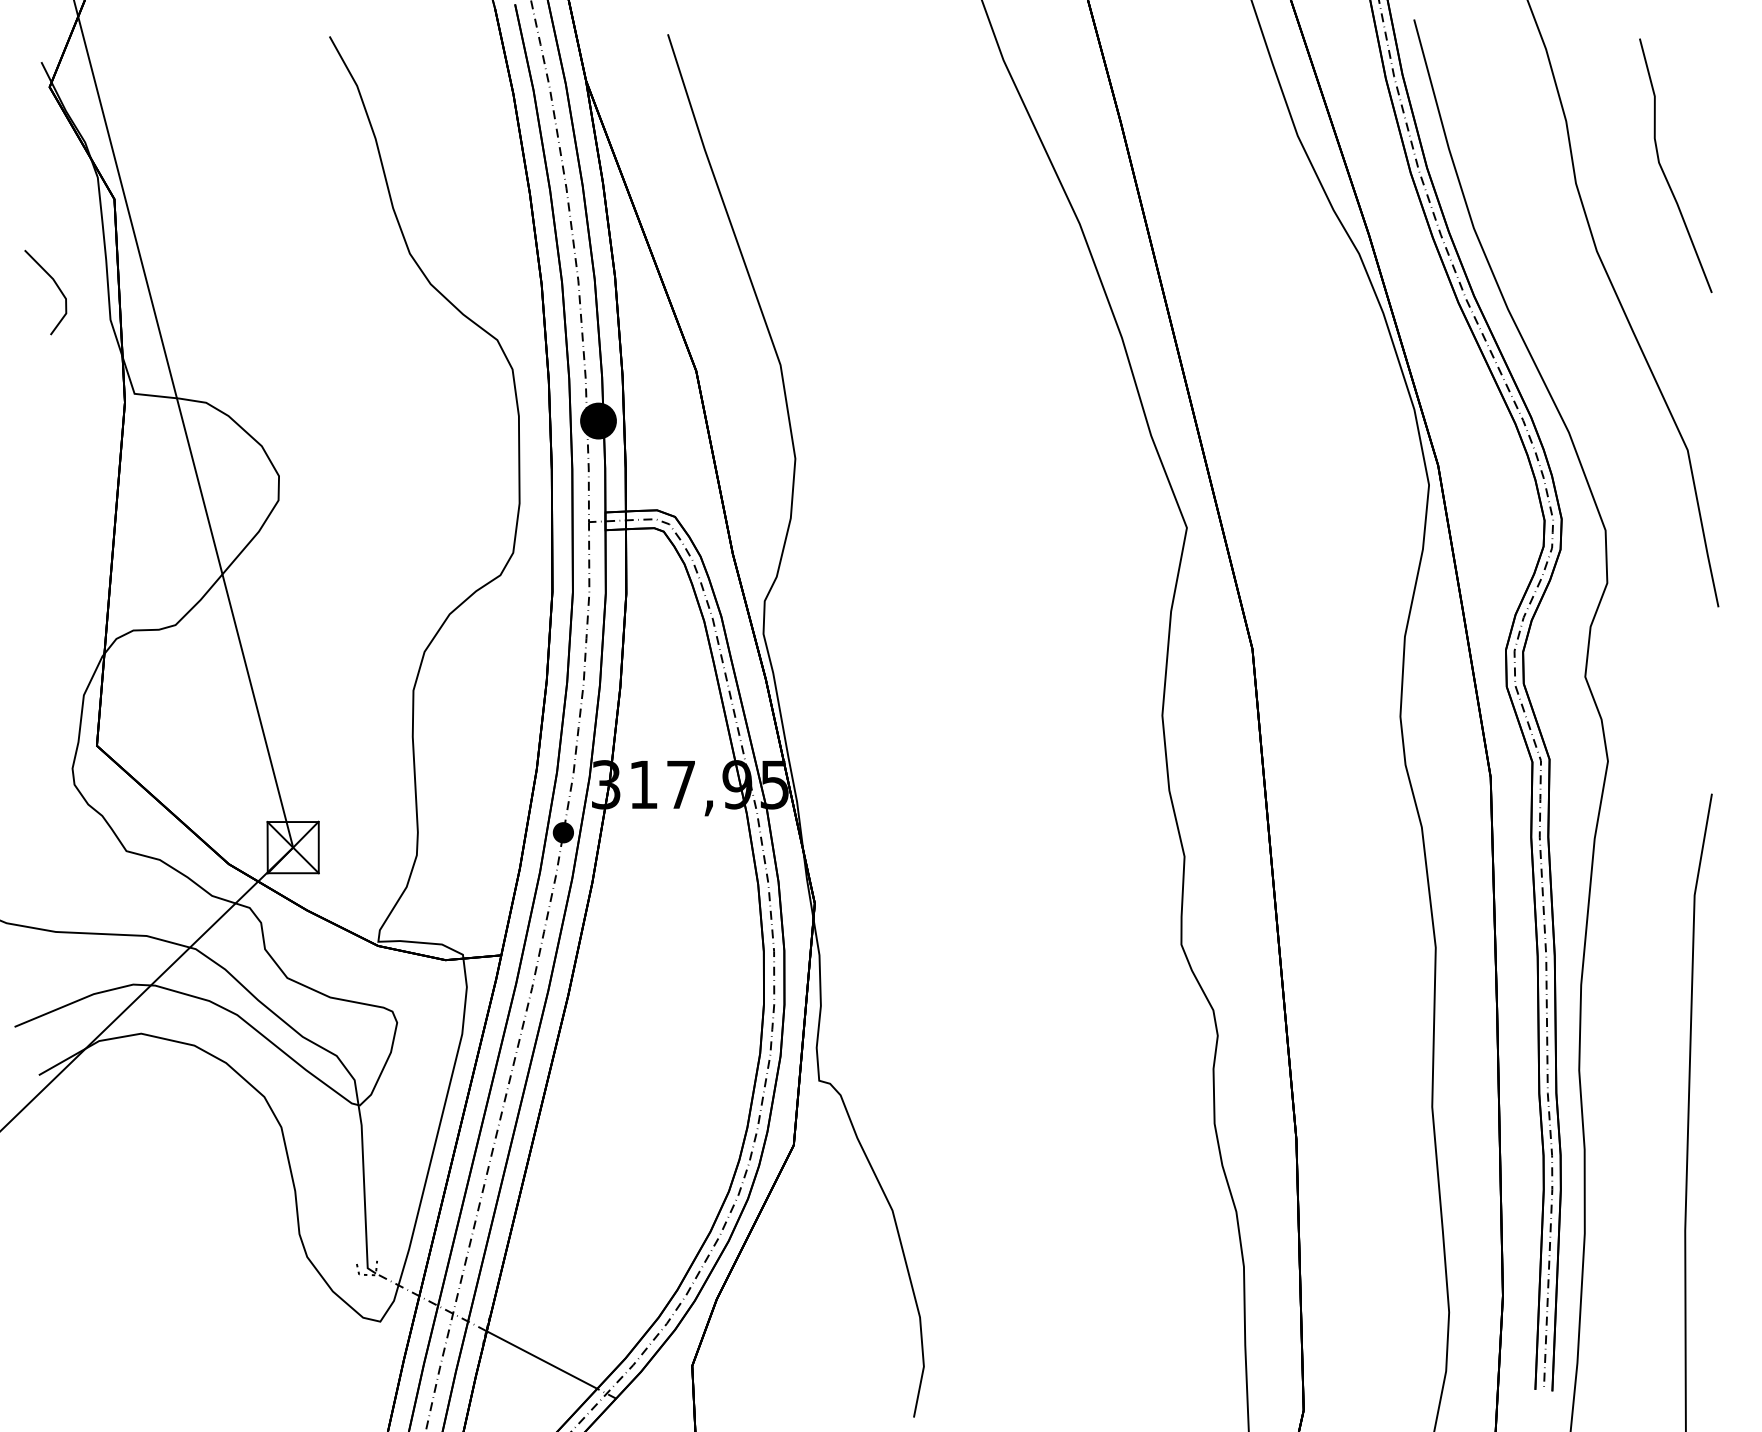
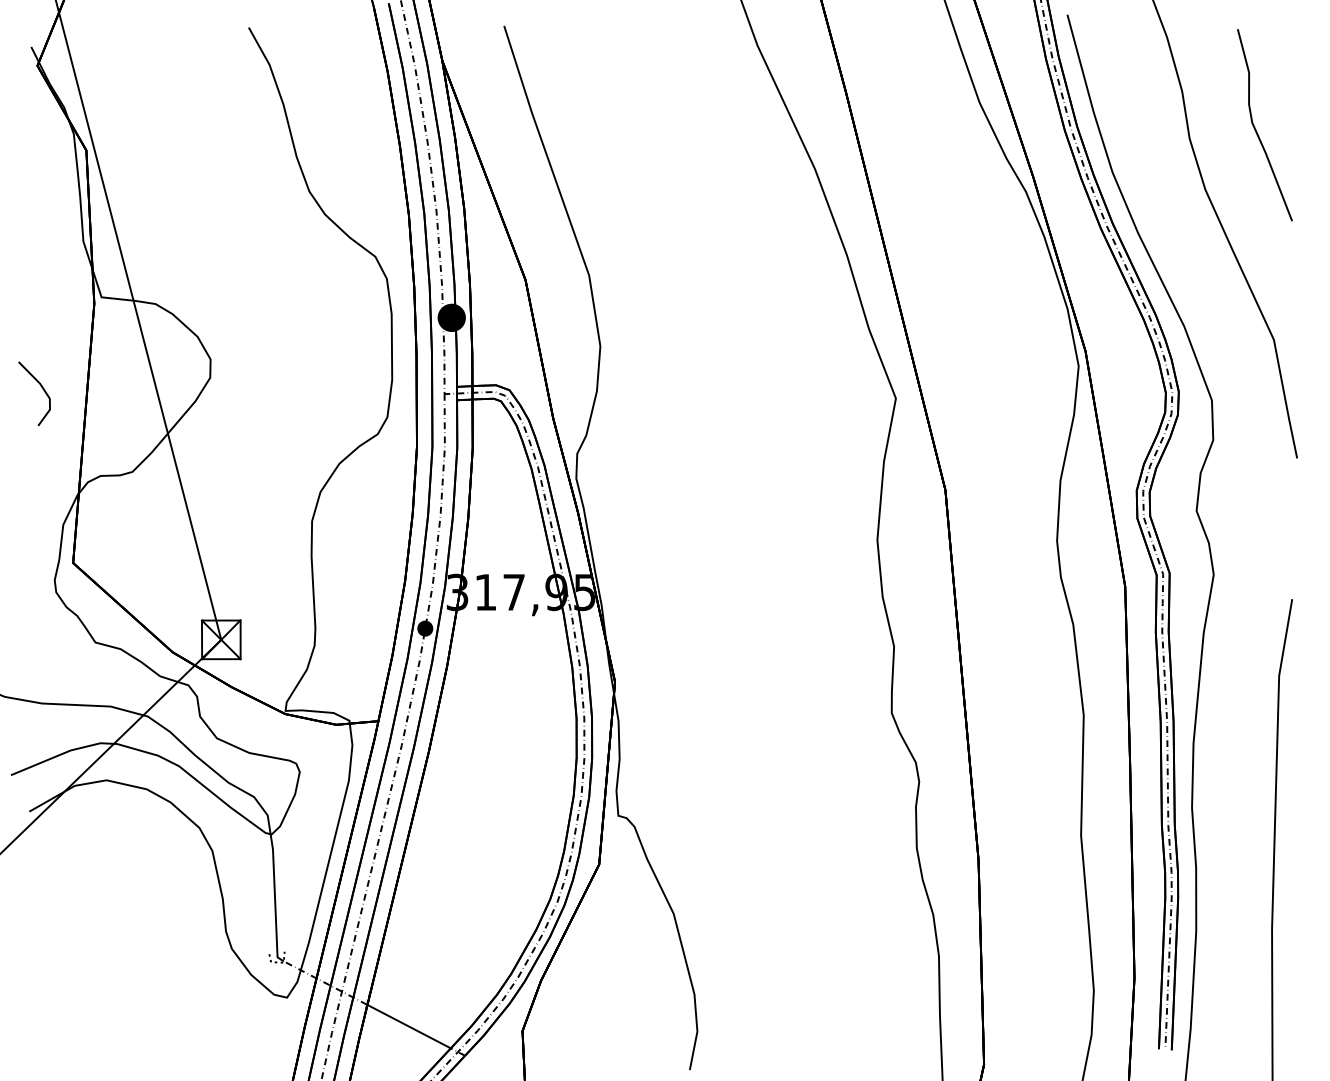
line: (56, 286) -> (42, 389), moved

